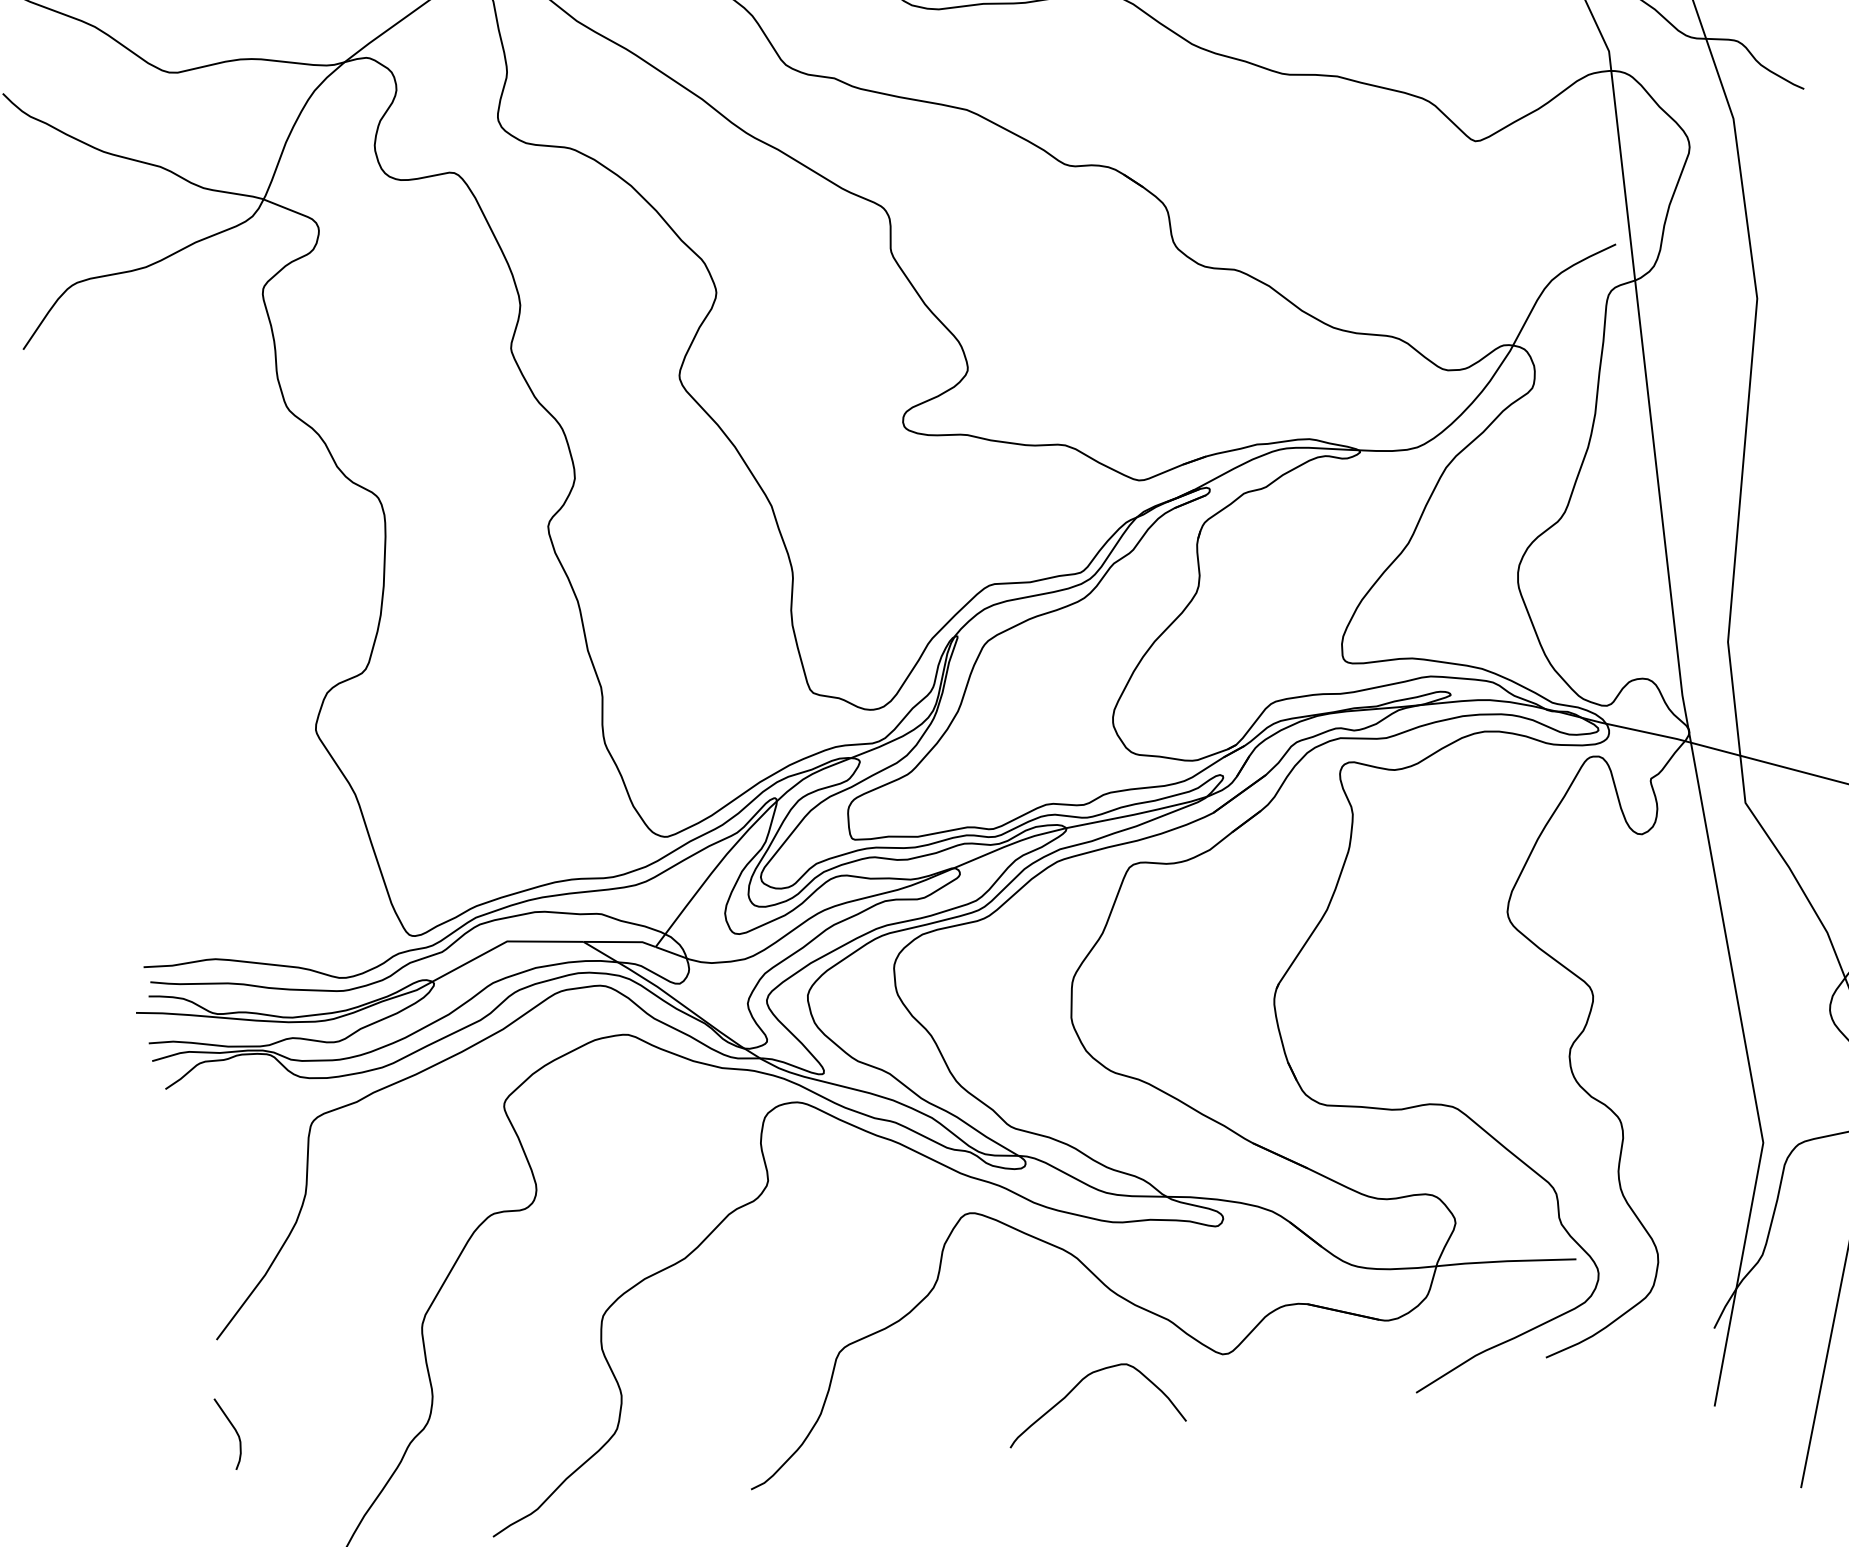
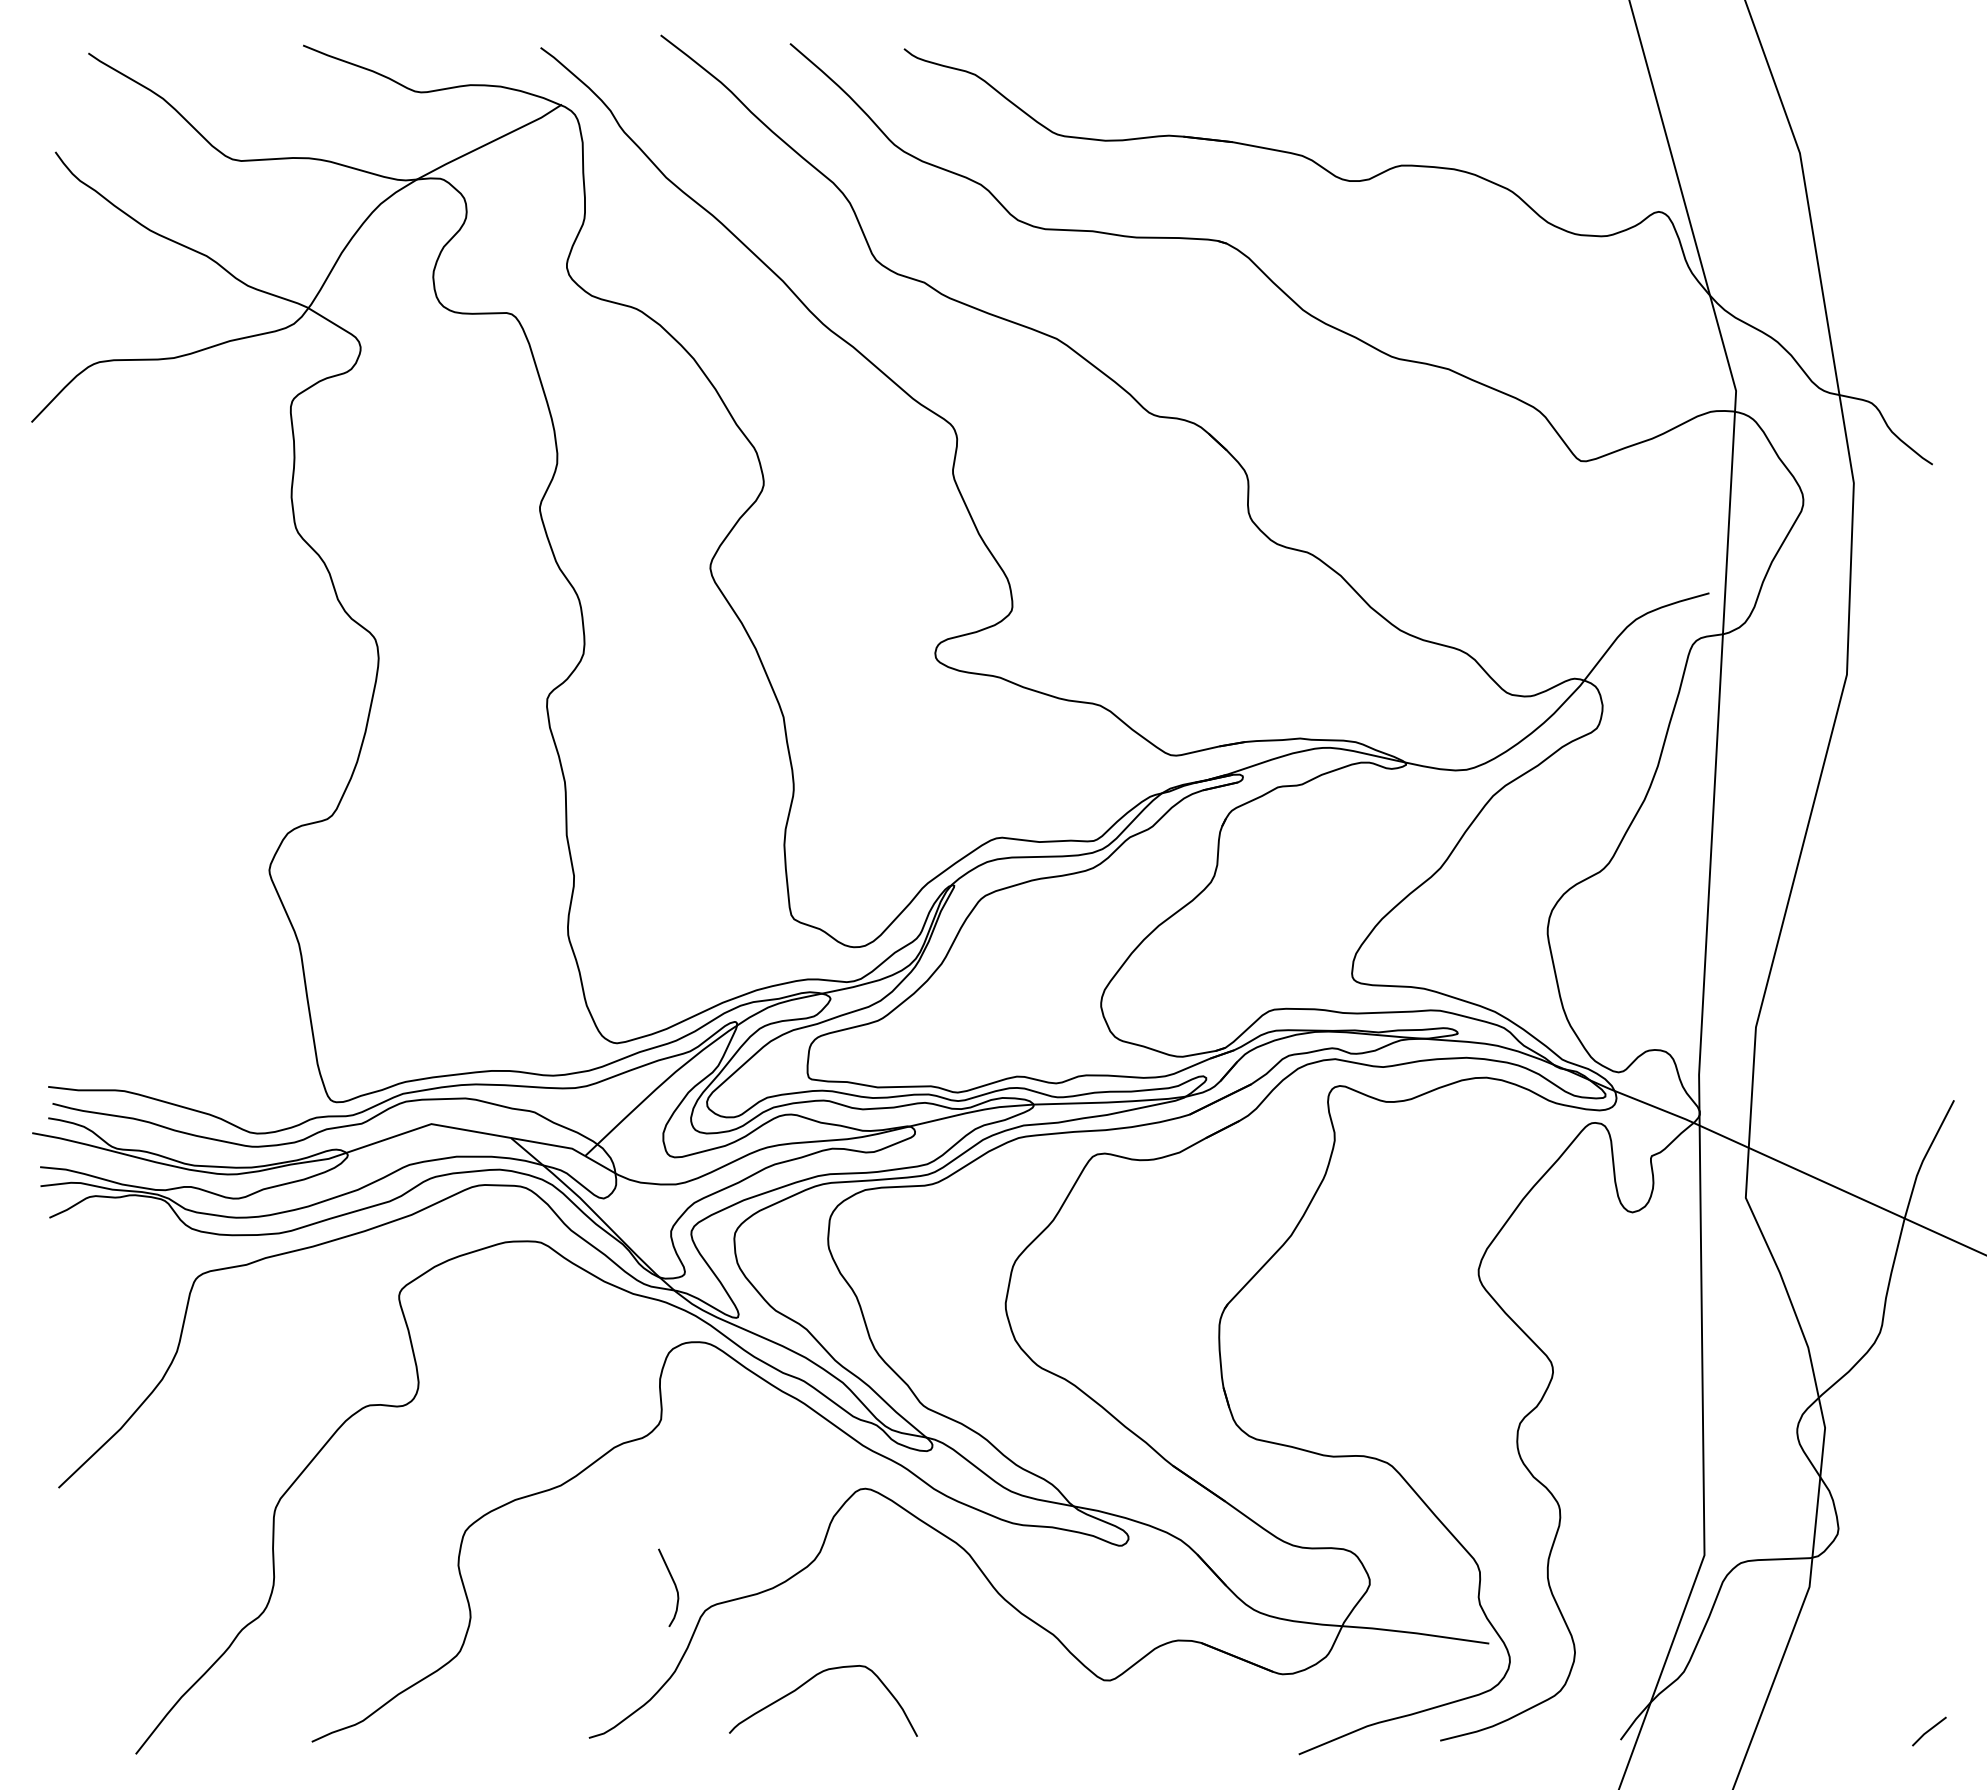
curve: (1076, 1386) -> (809, 1681), moved
curve: (234, 1431) -> (674, 1586), moved

